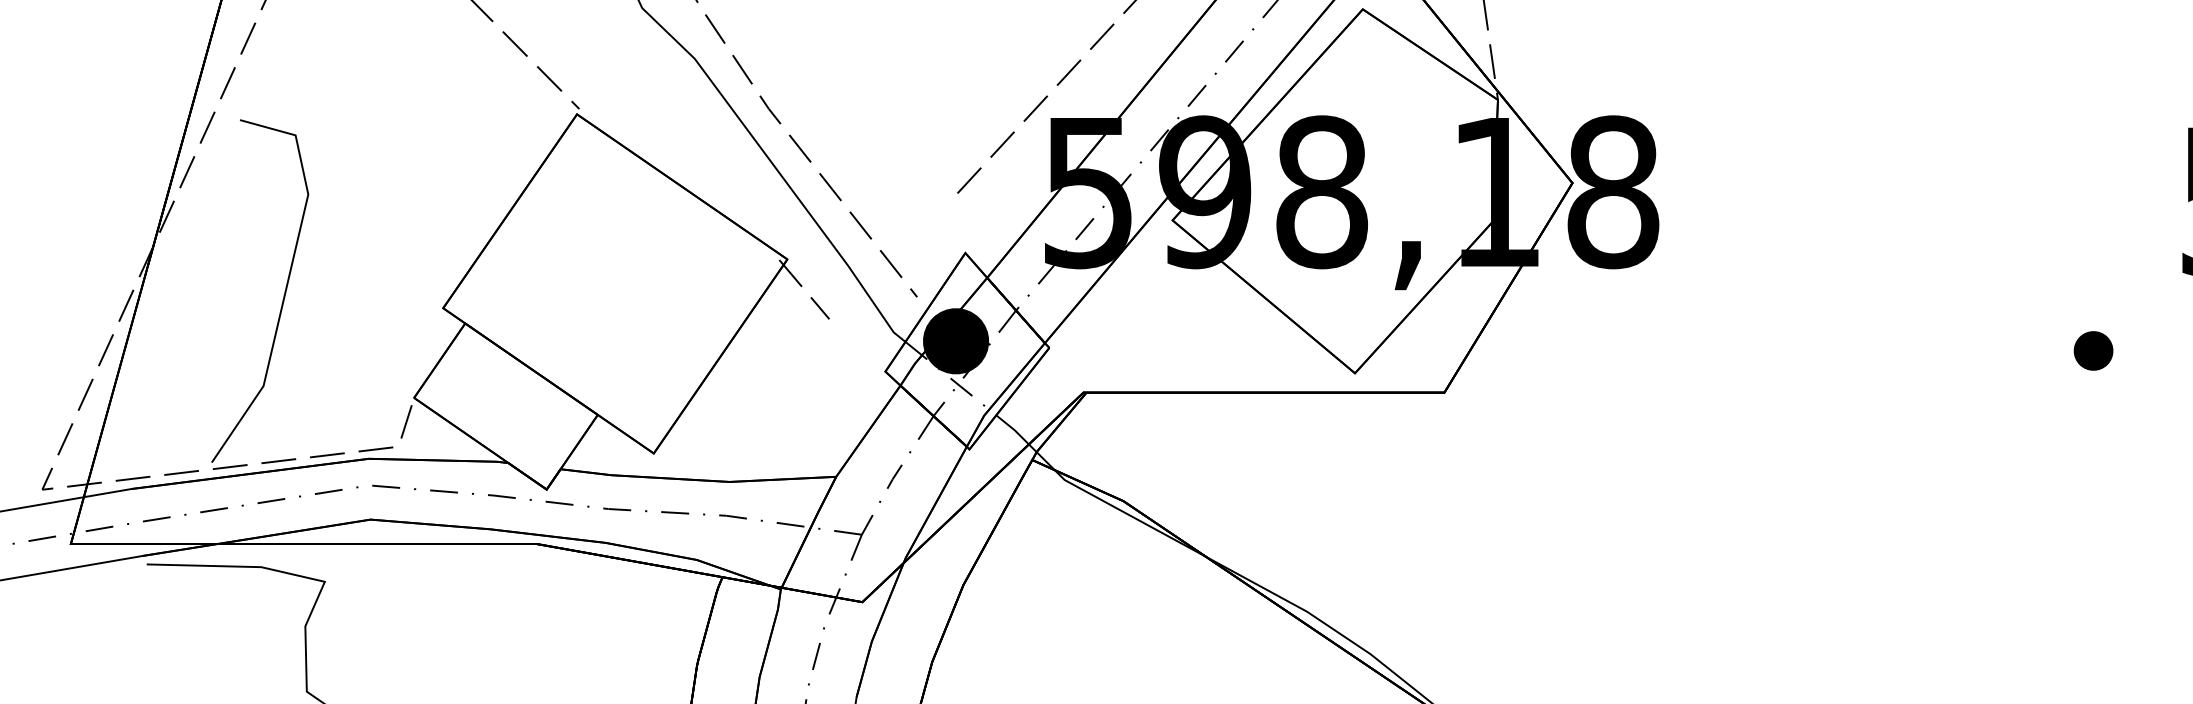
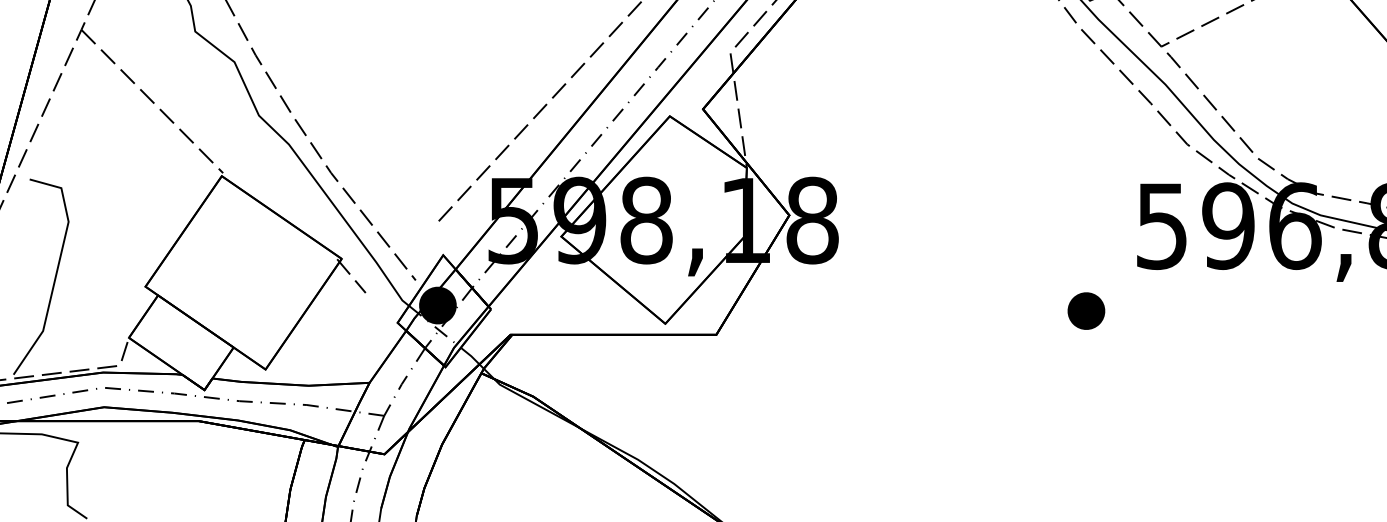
part: (2093, 349) -> (1086, 310), size x1.67

